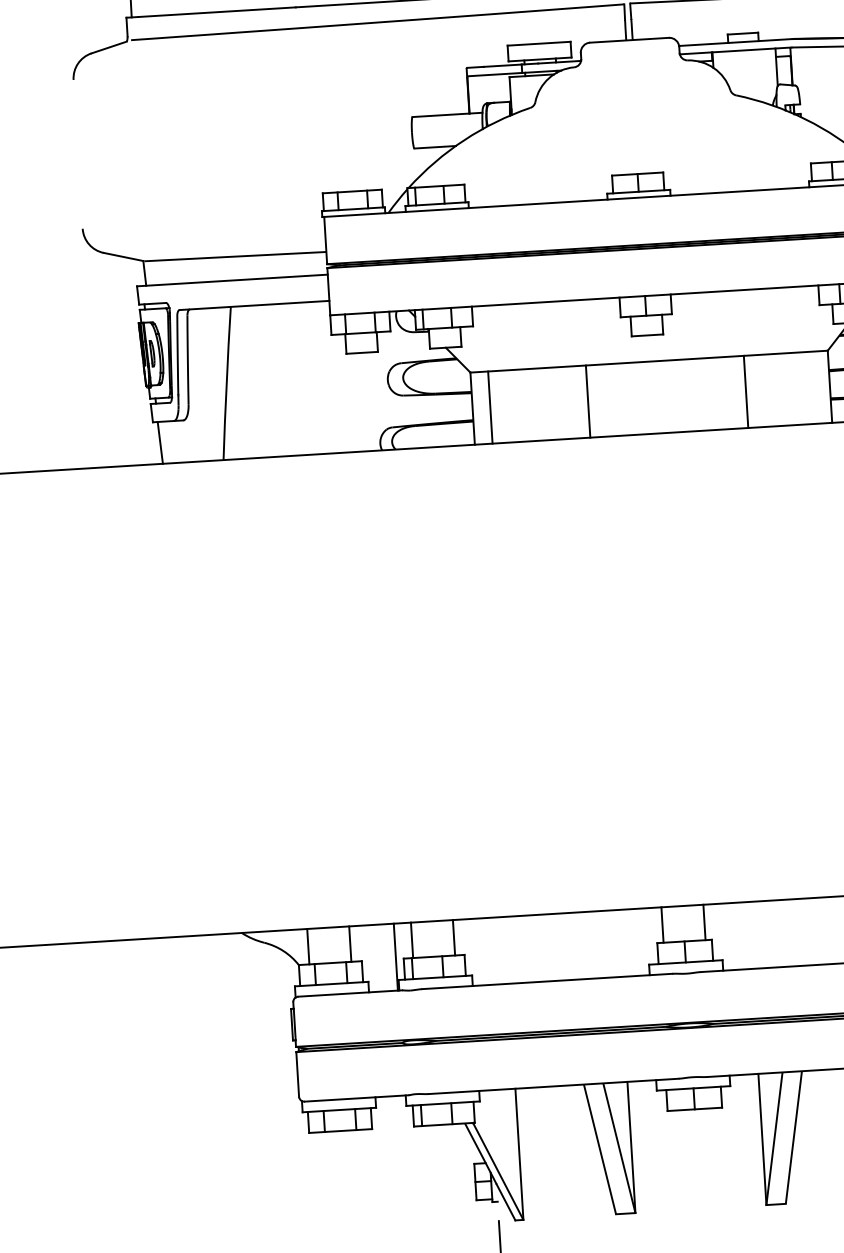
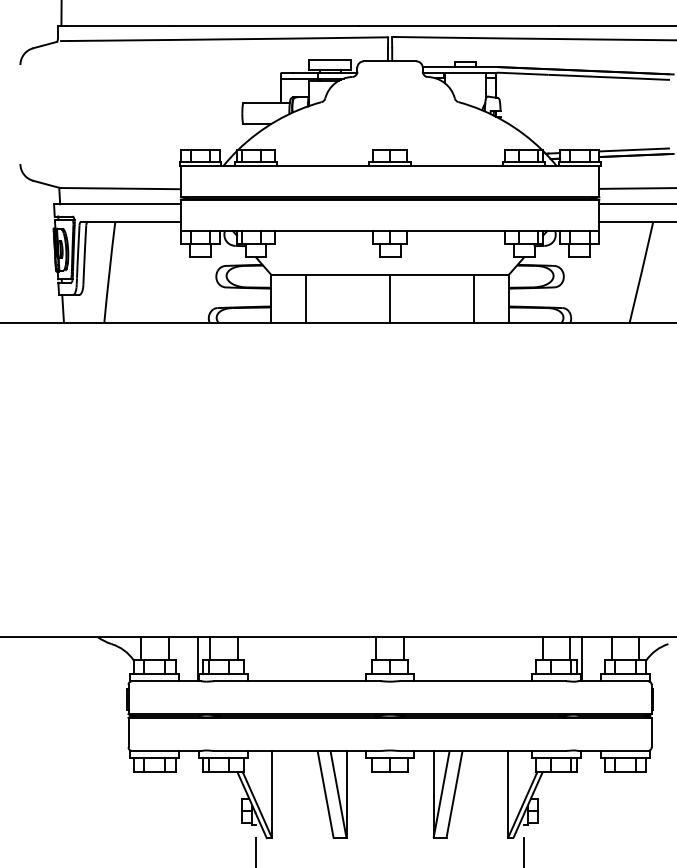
line: (746, 391) -> (474, 298), moved
line: (588, 400) -> (390, 298), moved
line: (490, 406) -> (306, 298), moved

